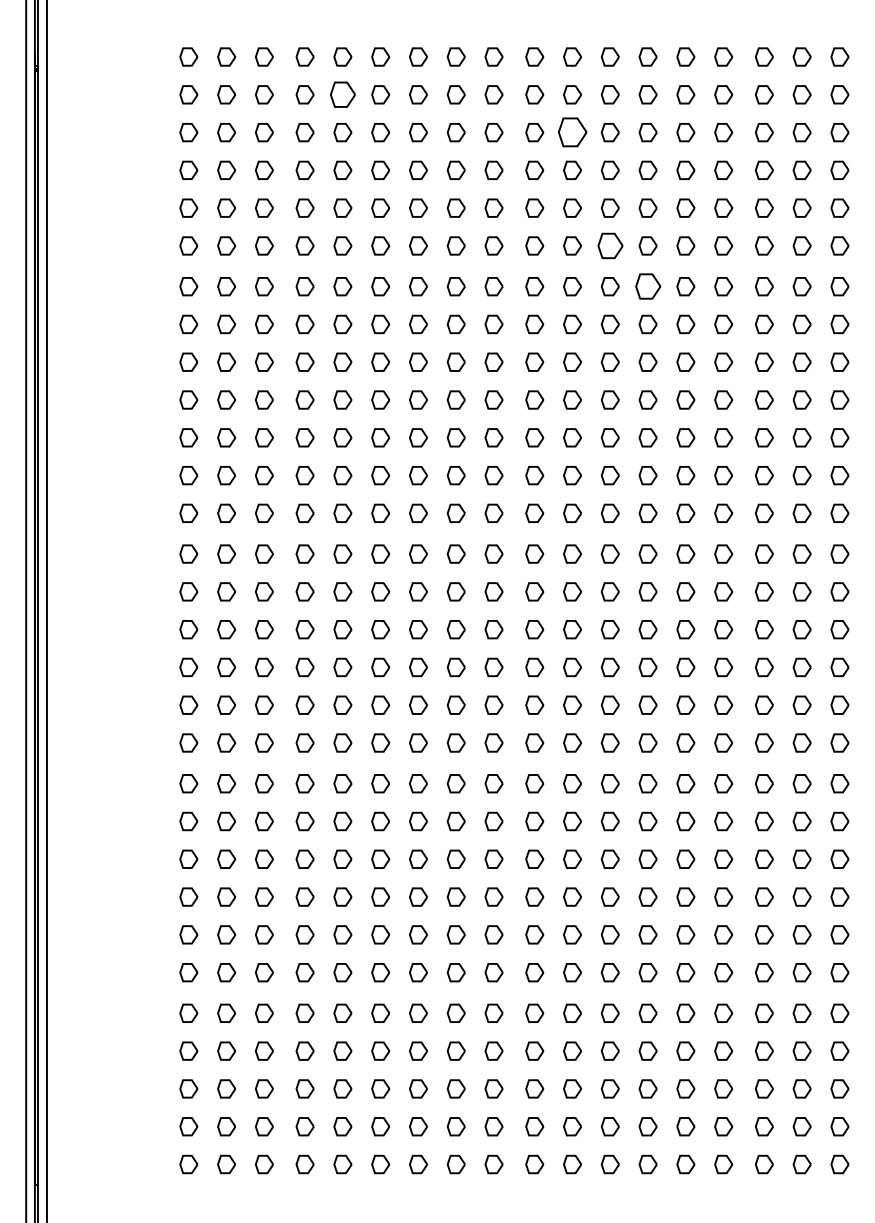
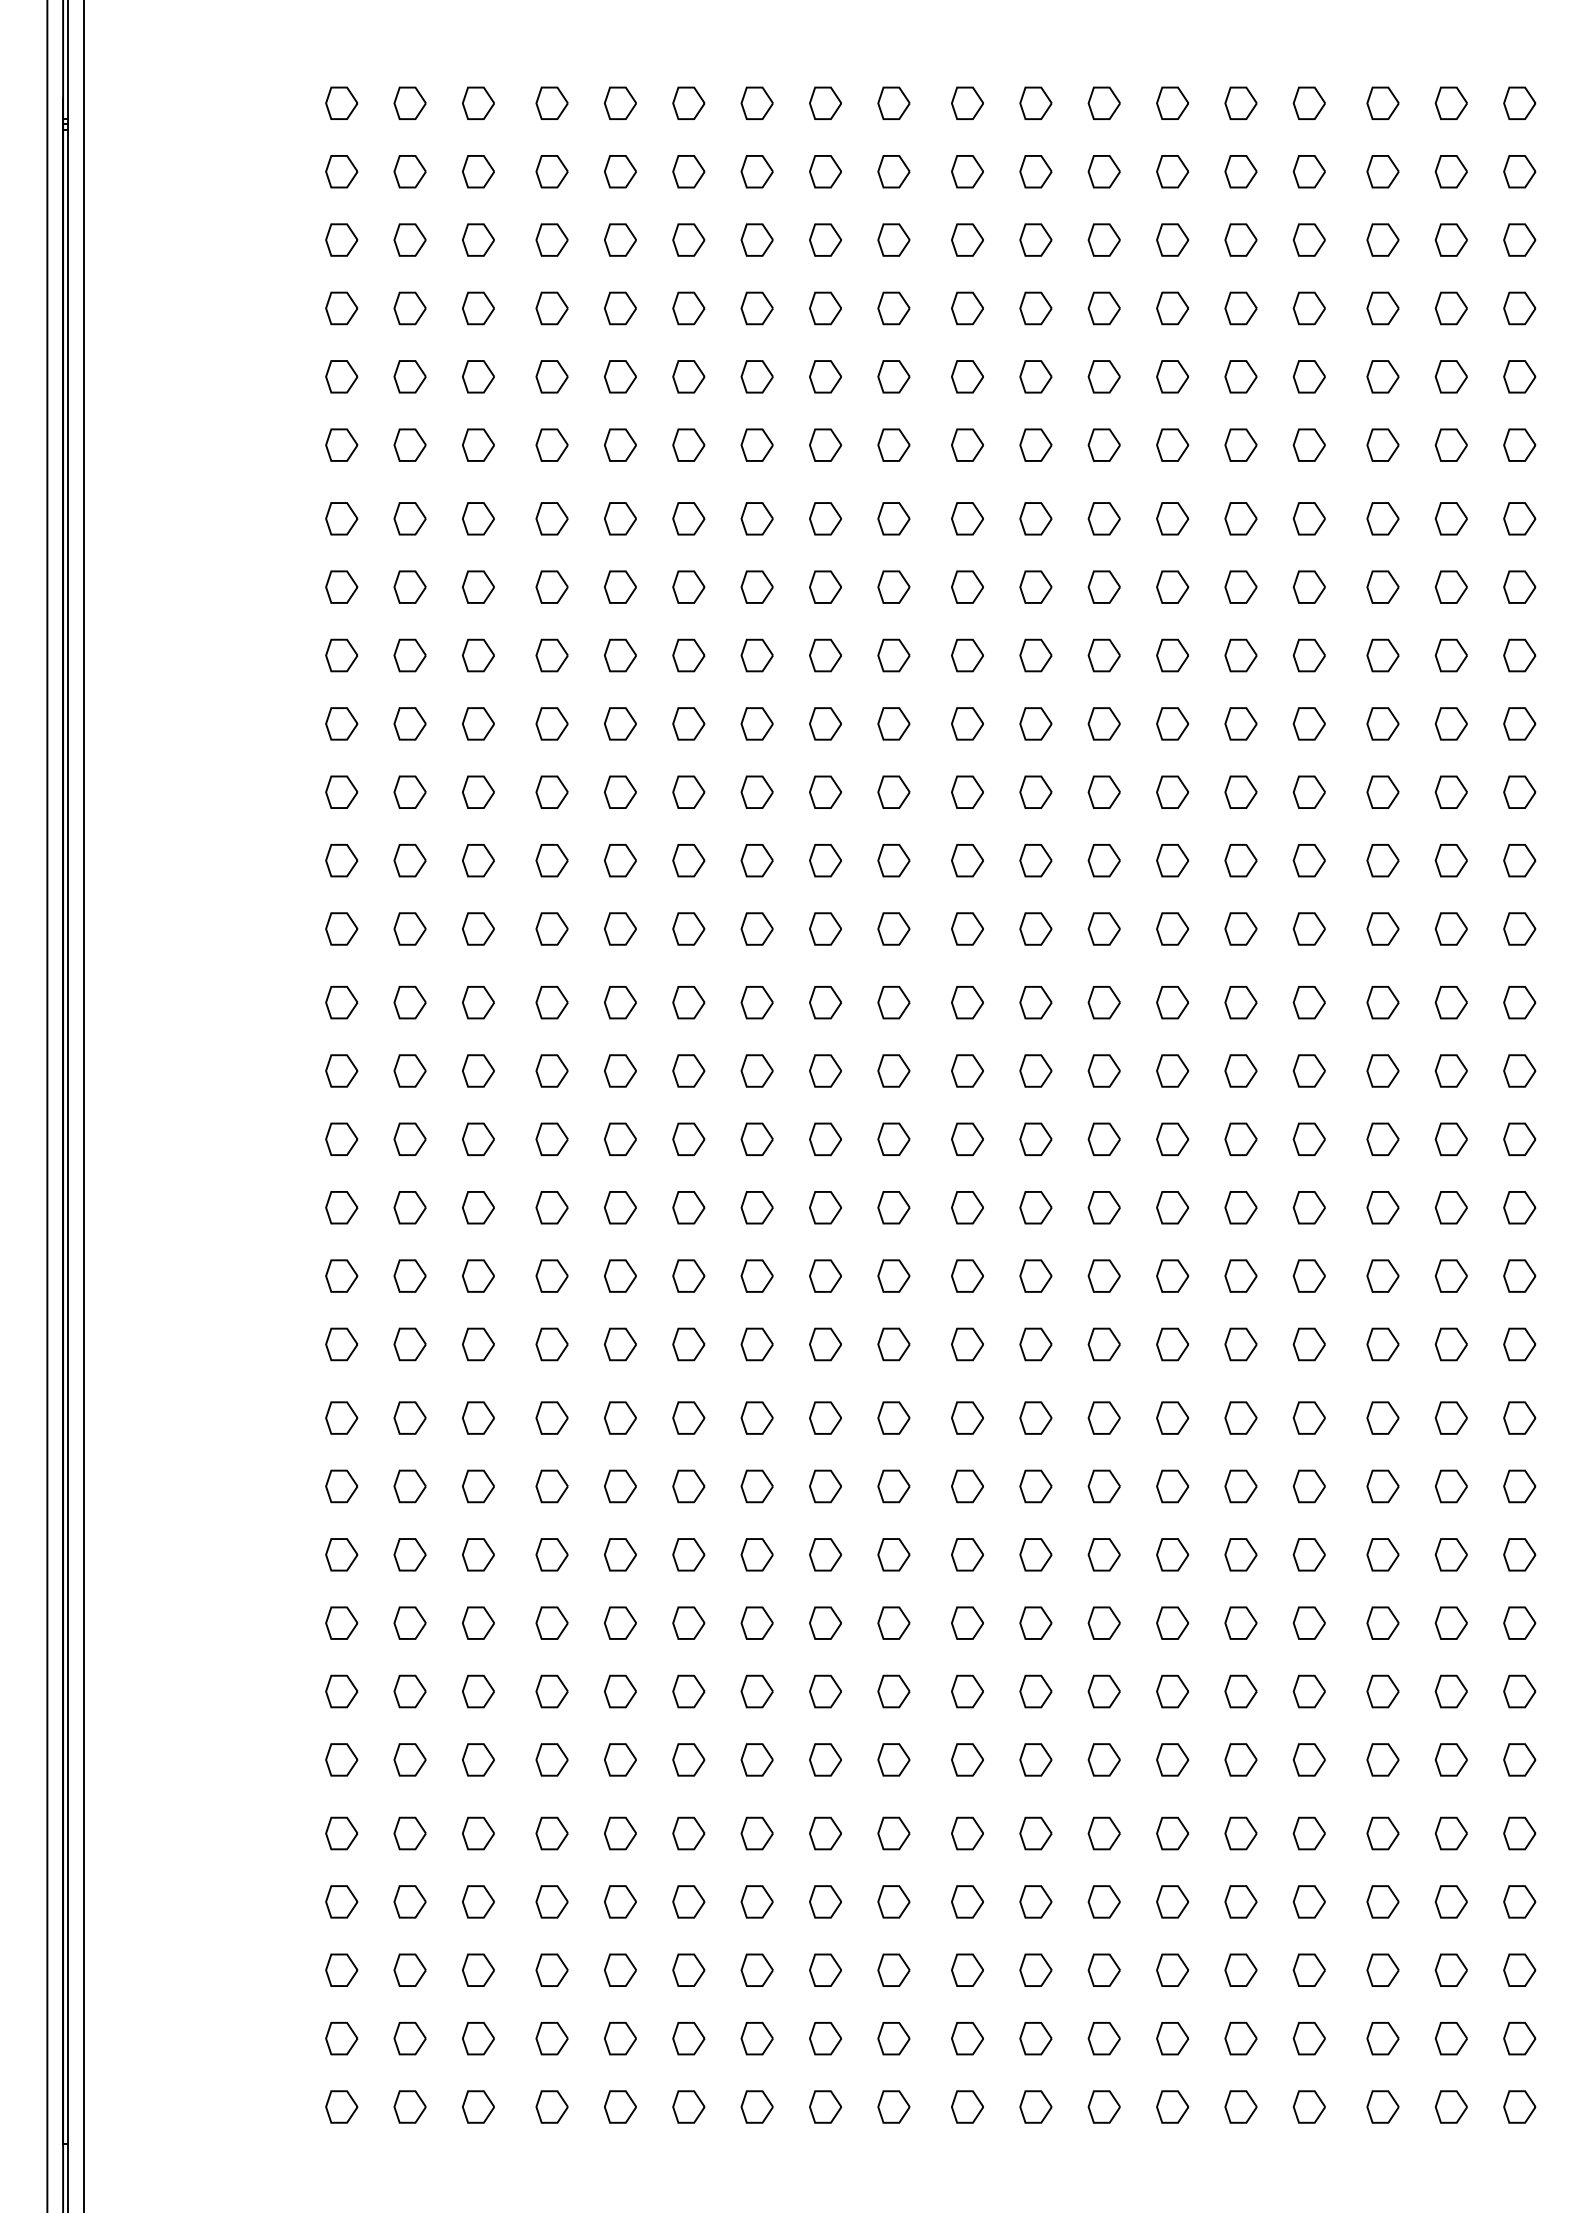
part: (342, 94) -> (619, 171), size x0.71
part: (572, 132) -> (1035, 239), size x0.62
part: (609, 245) -> (1102, 444), size x0.71
part: (647, 286) -> (1171, 518), size x0.71

